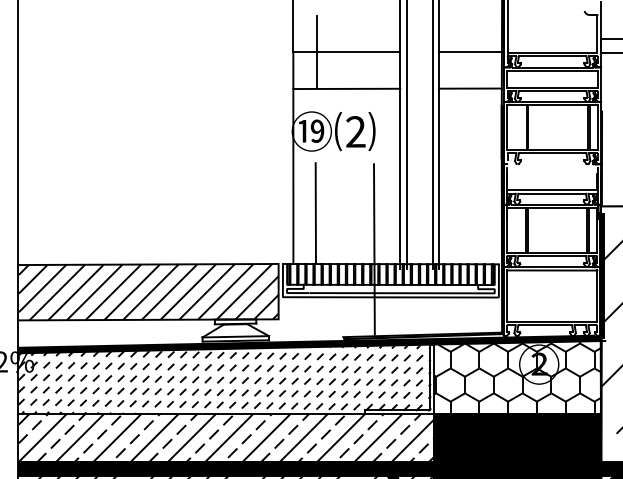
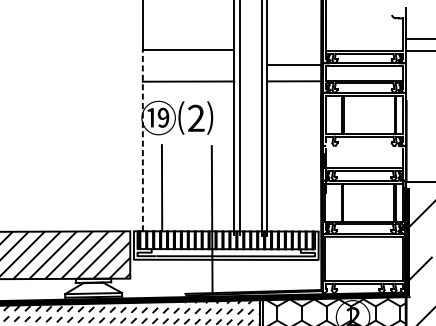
line: (317, 51) -> (163, 49), removed
line: (470, 51) -> (294, 65), moved
line: (293, 157) -> (142, 140), solid -> dashed

